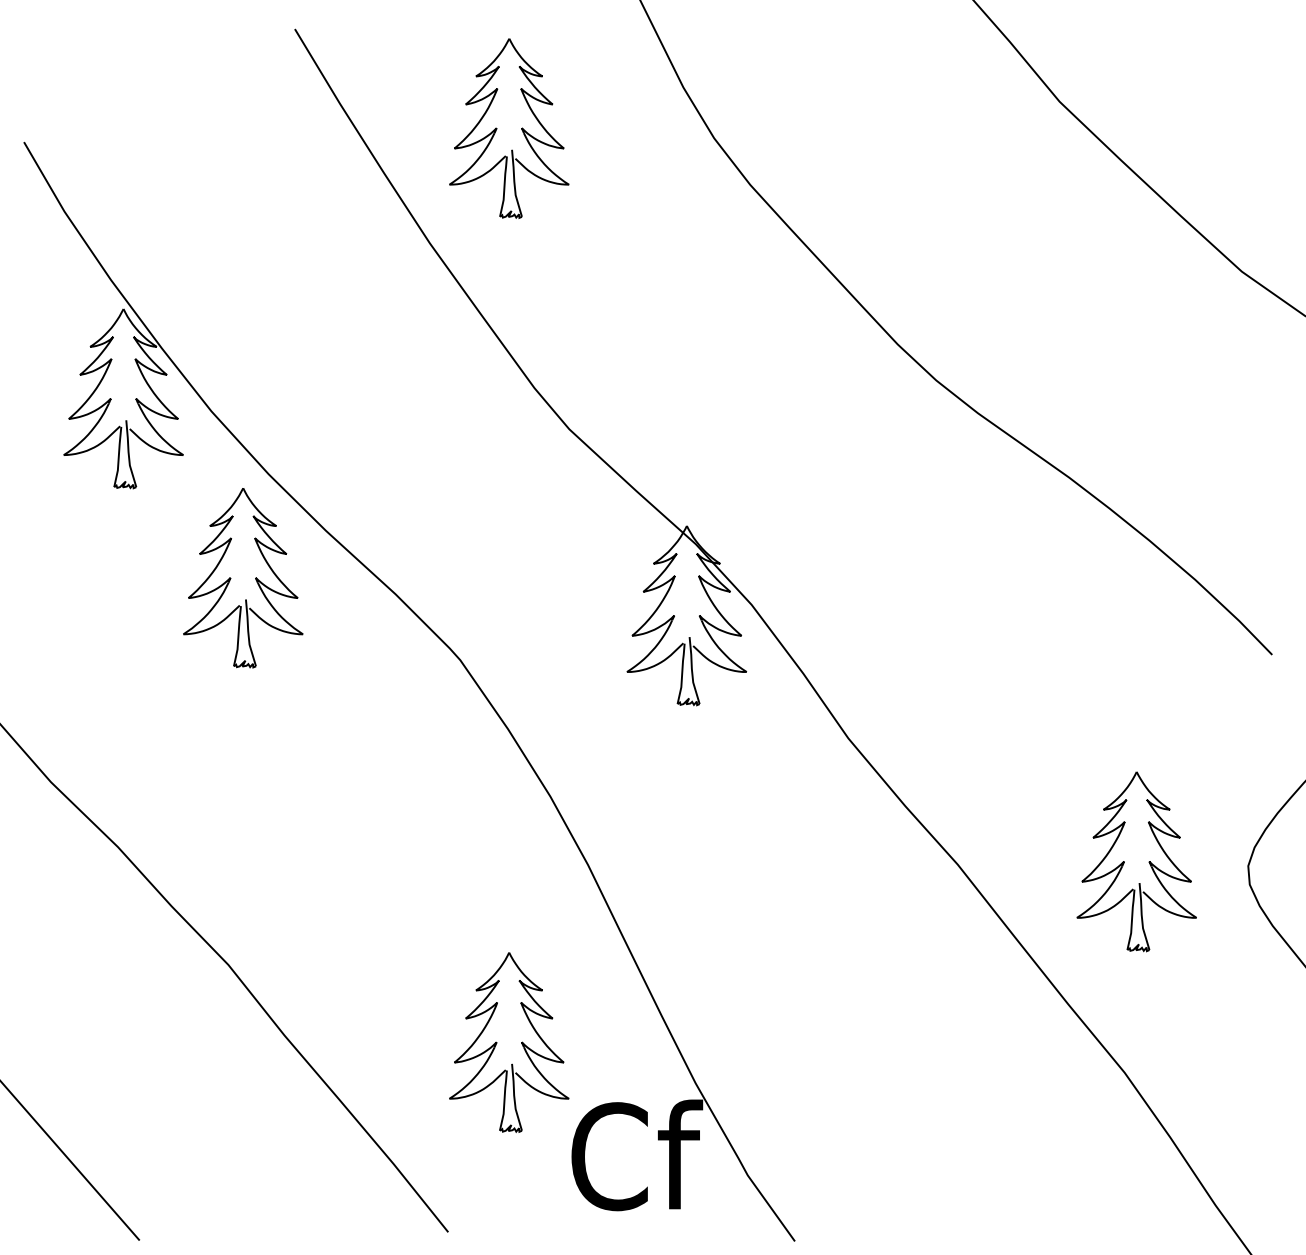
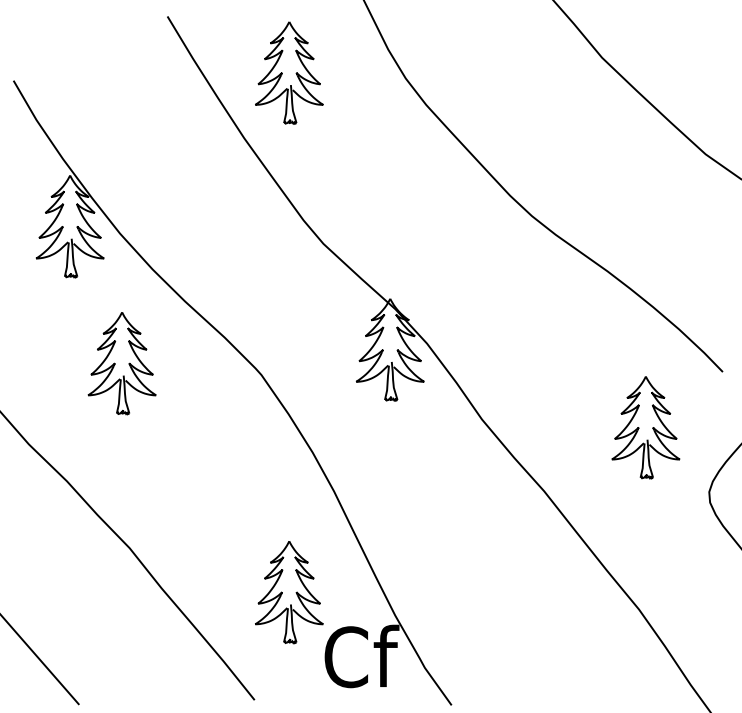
part: (242, 578) -> (121, 363), moved
part: (1136, 861) -> (645, 427), moved

